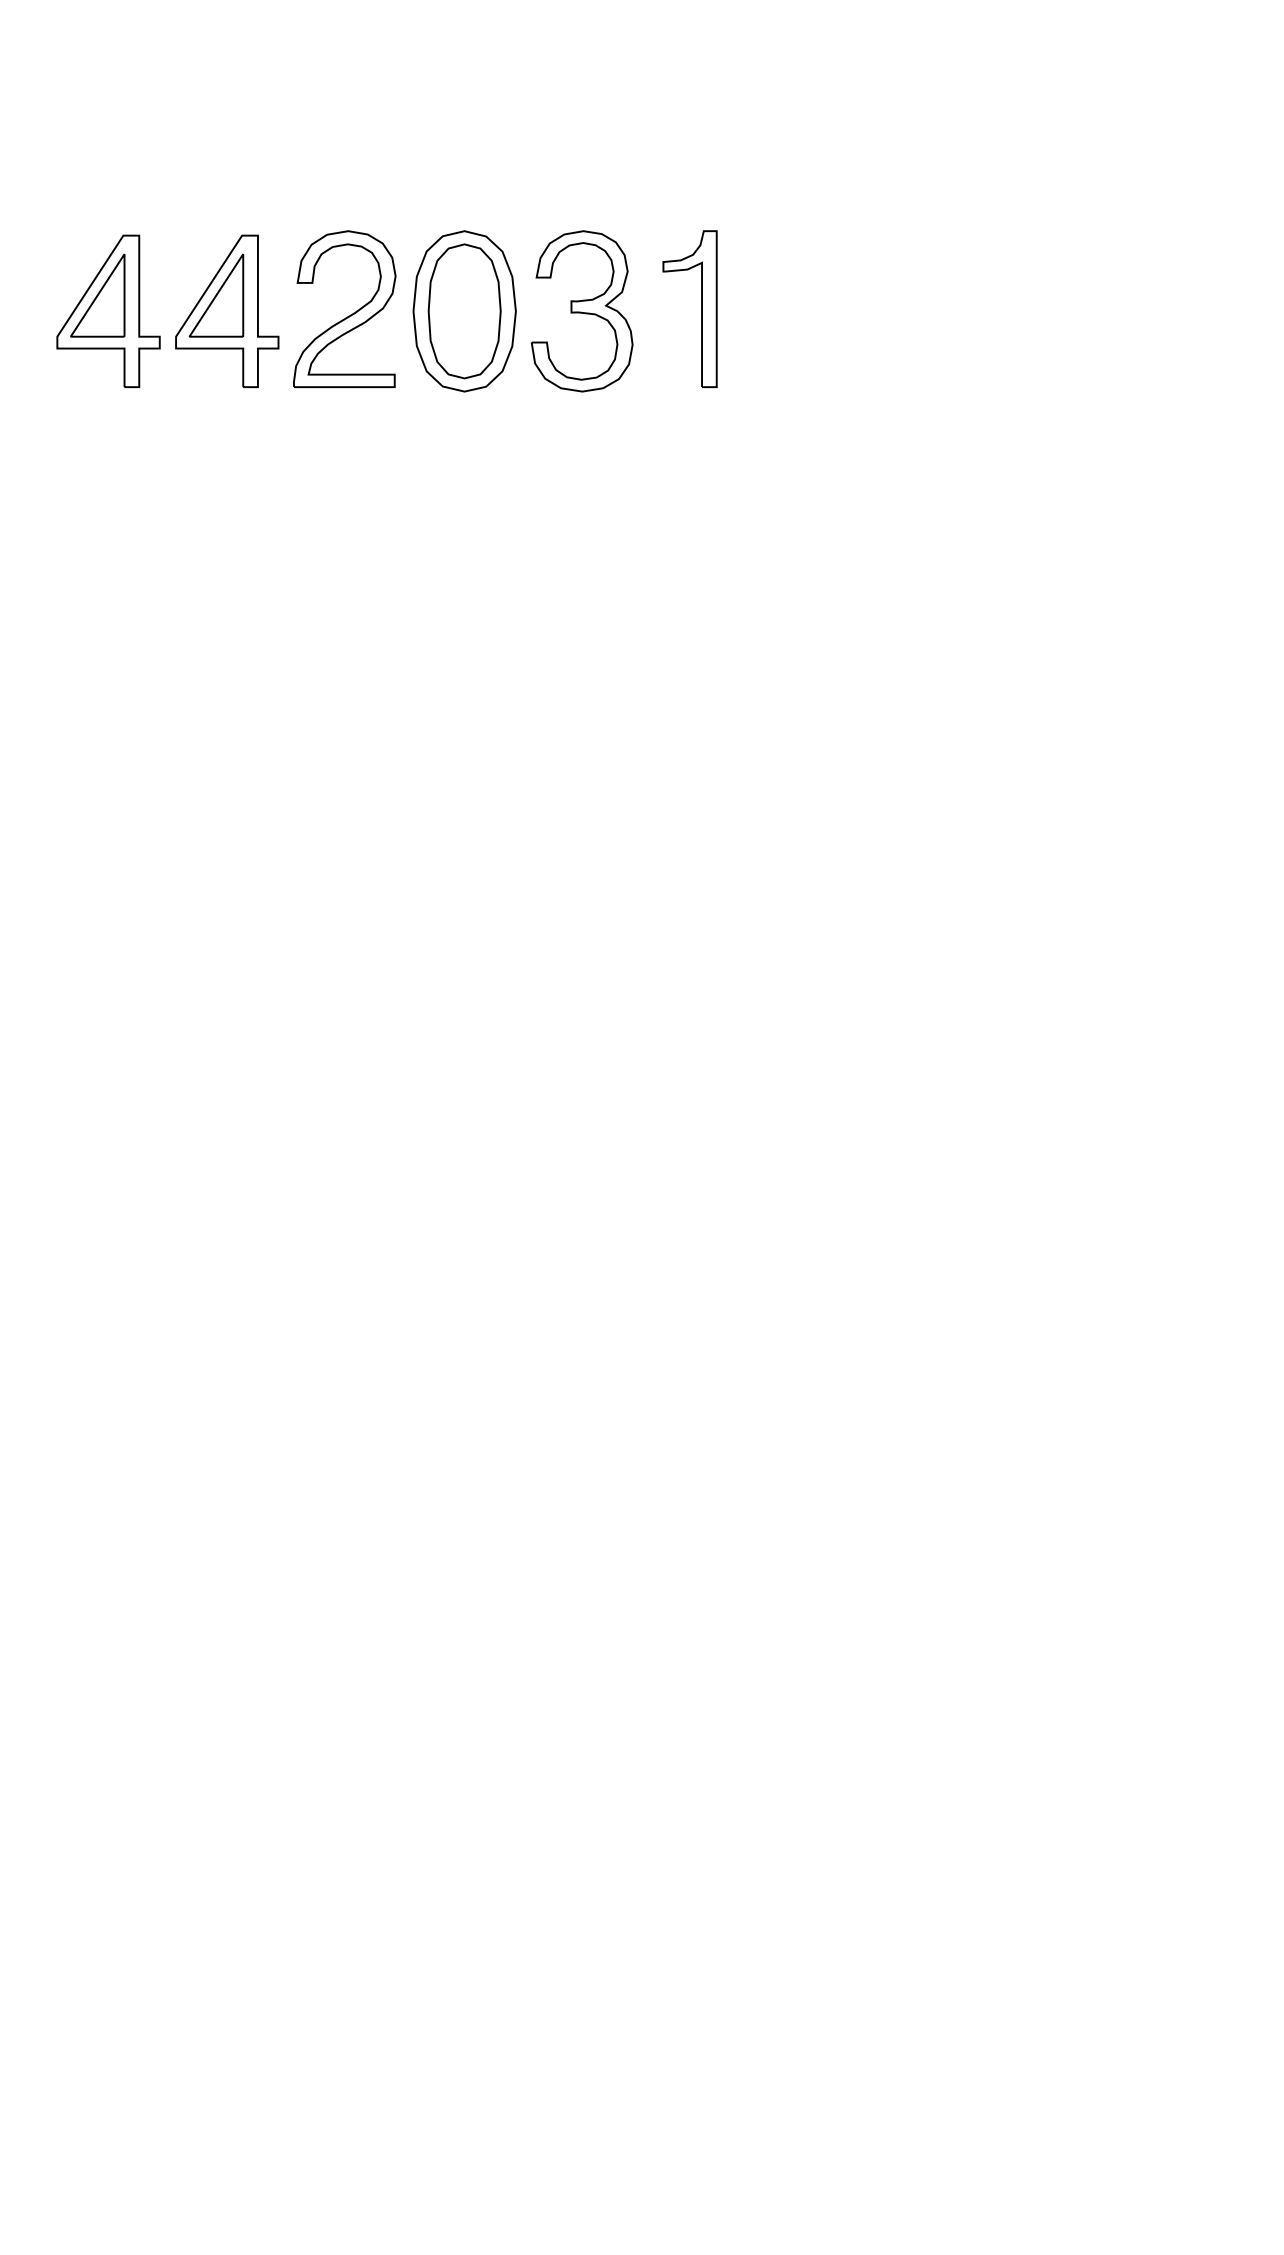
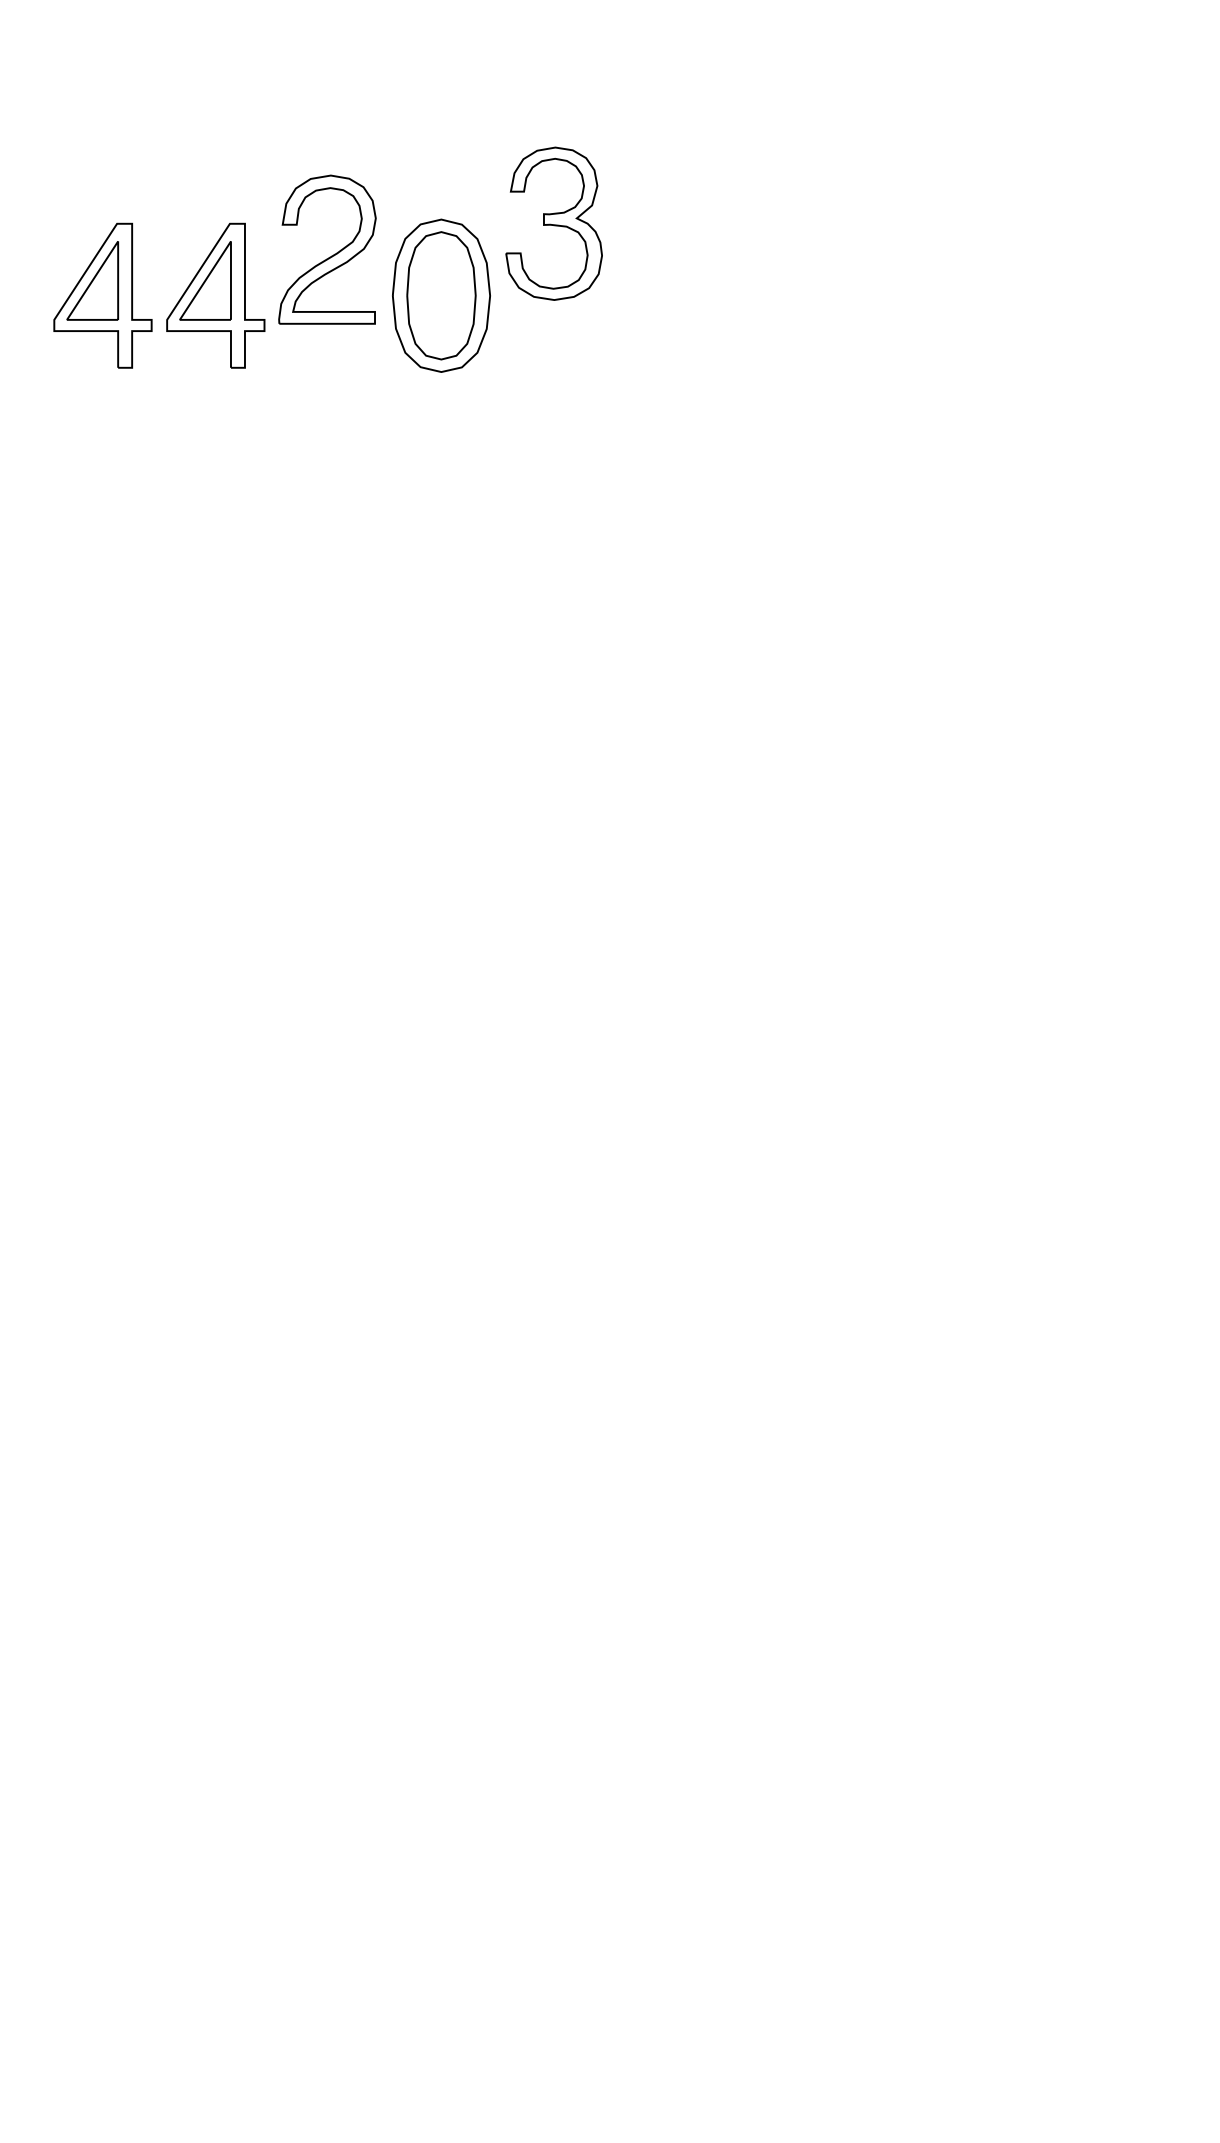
part: (701, 308) -> (666, 293), removed
part: (581, 311) -> (553, 223), moved
part: (348, 315) -> (331, 255), moved

